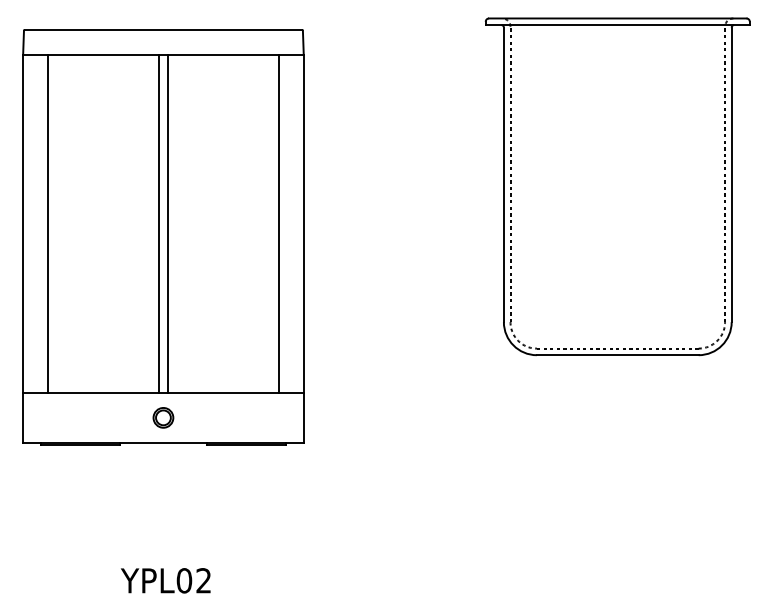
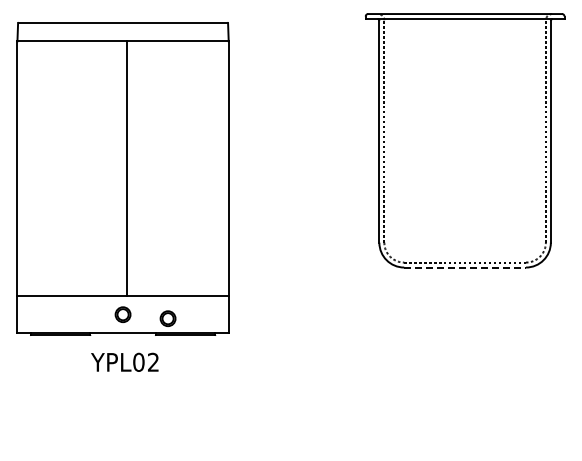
line: (48, 223) -> (36, 168), removed
line: (158, 223) -> (119, 168), removed
line: (278, 223) -> (209, 168), removed
line: (618, 355) -> (465, 267), solid -> dashed
part: (222, 422) -> (167, 318), added
text: (165, 579) -> (124, 361), moved

